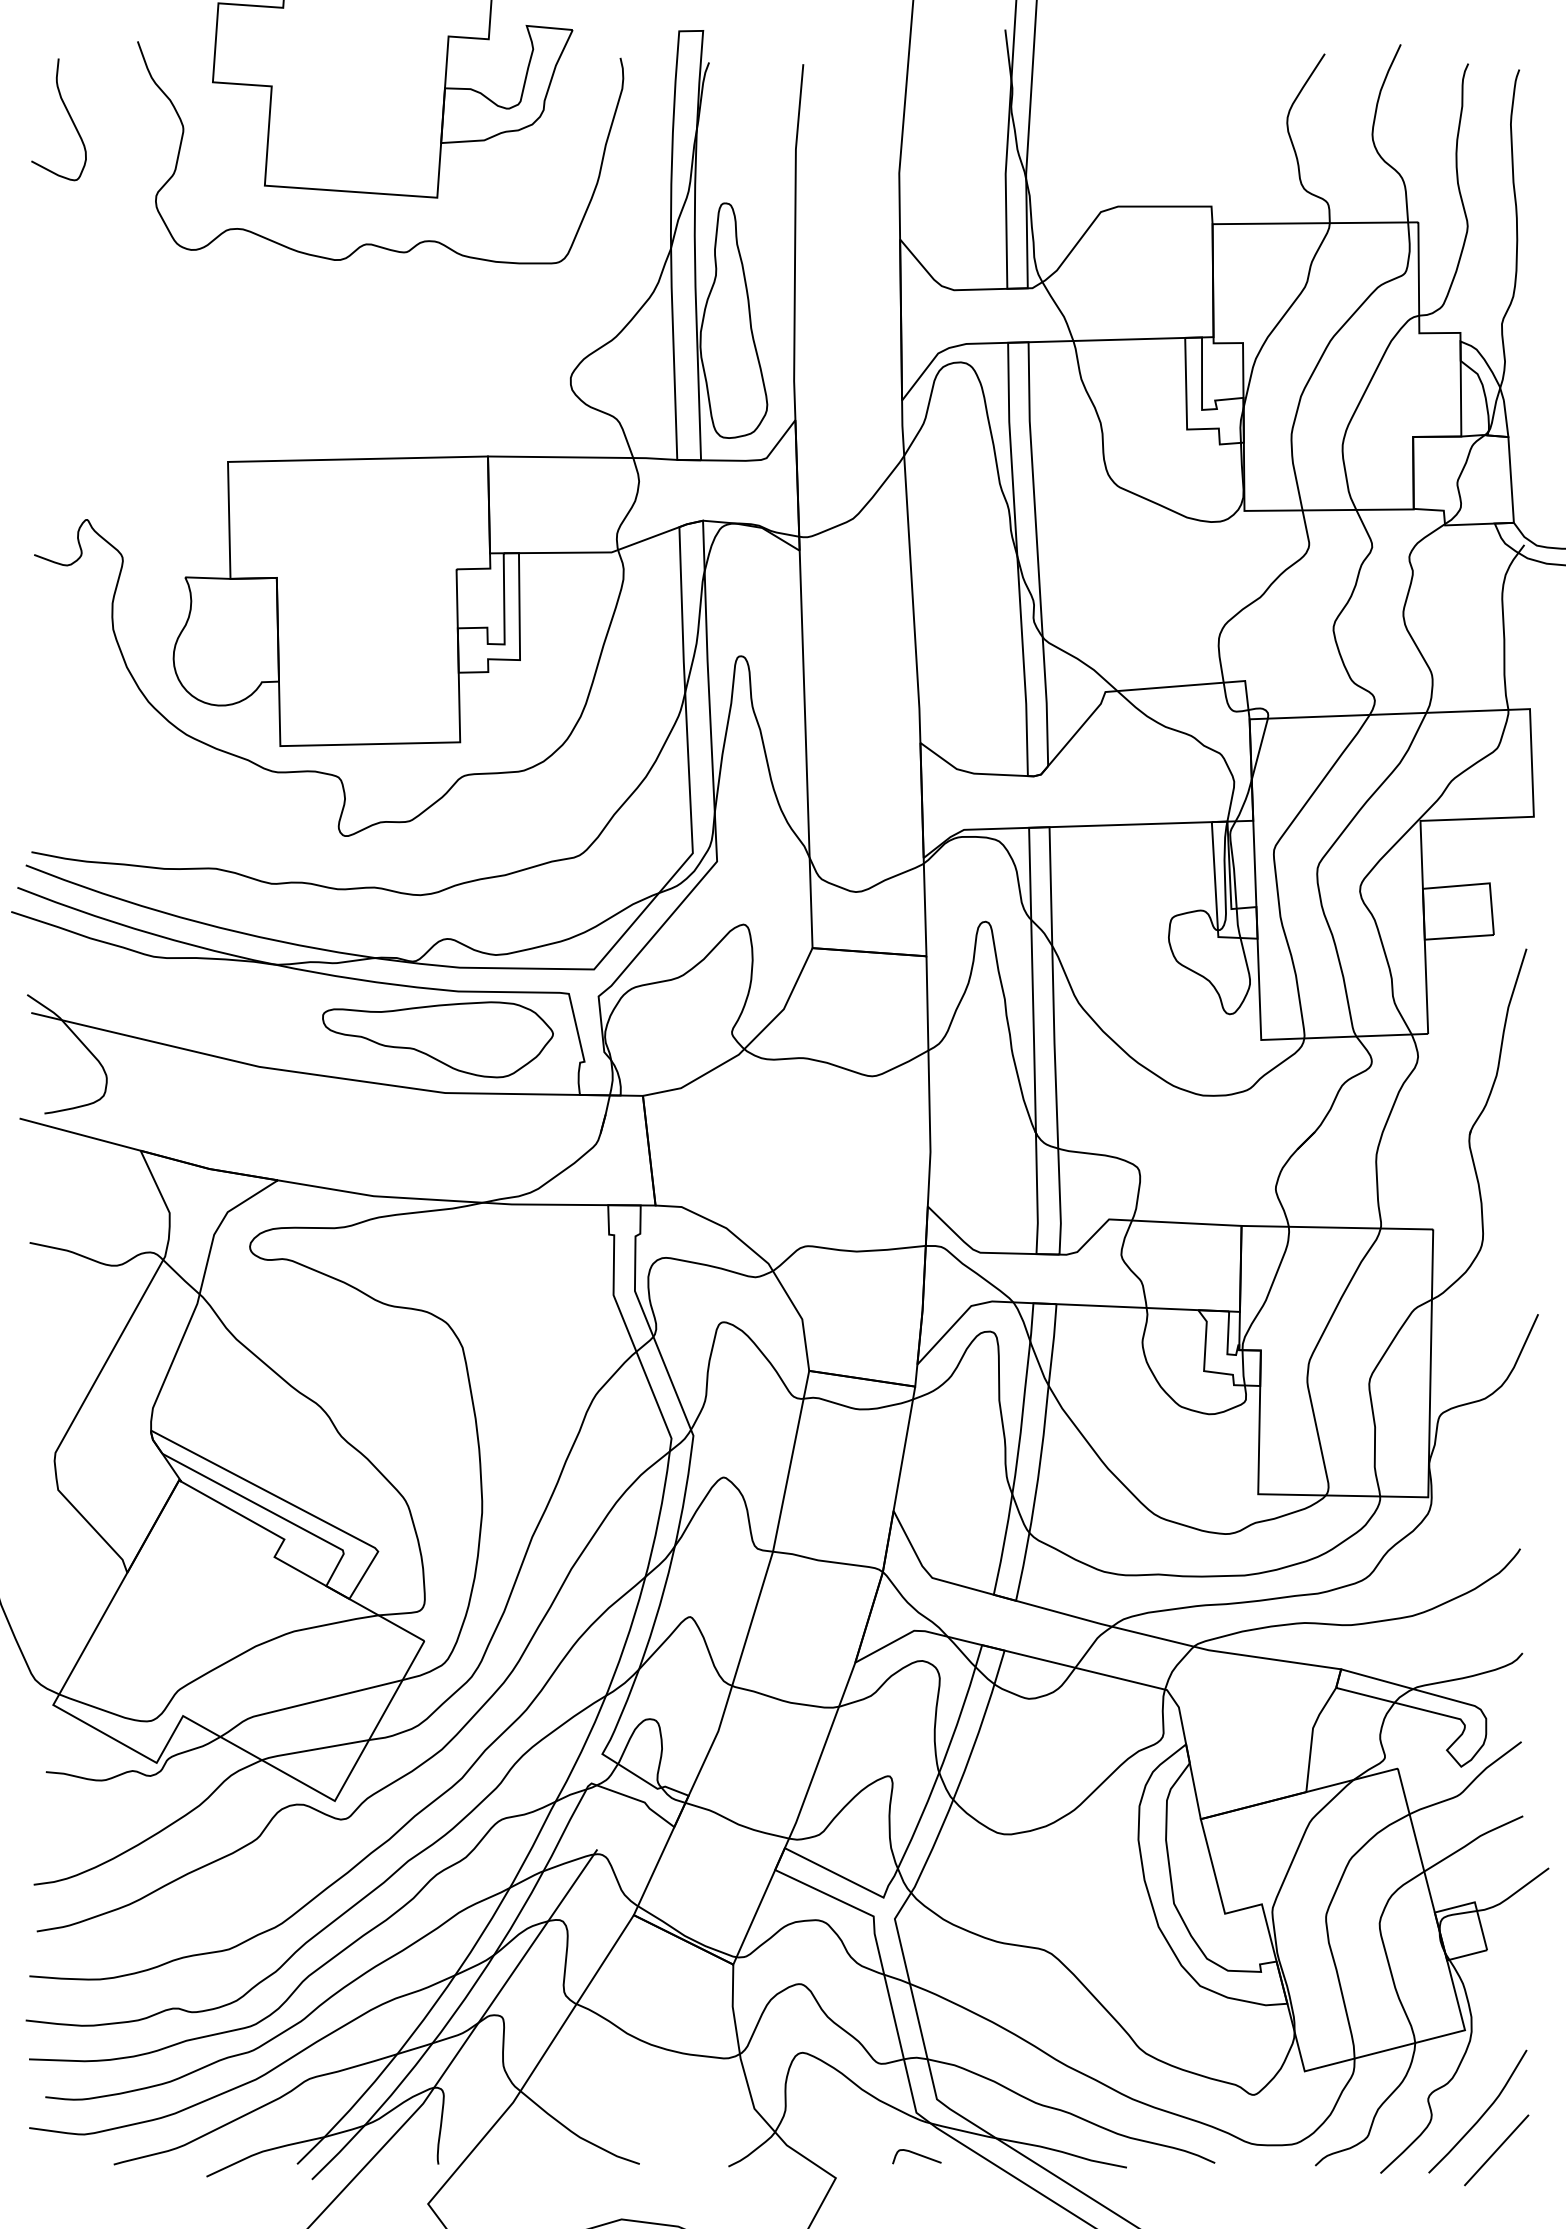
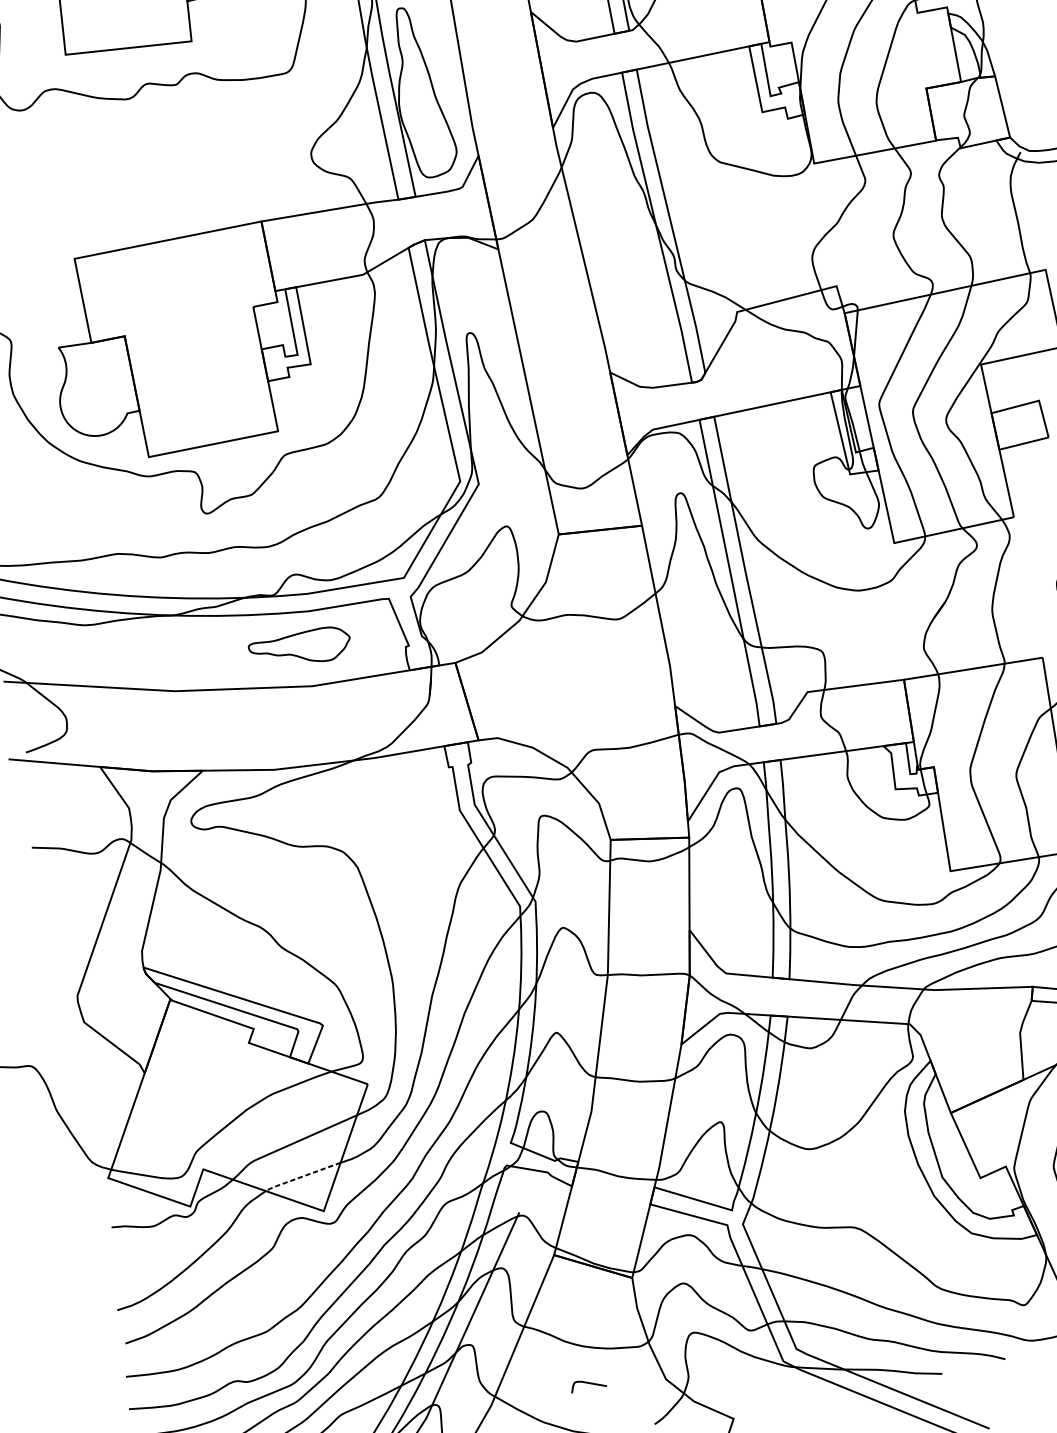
part: (437, 1039) -> (299, 648), size x0.6
line: (313, 1749) -> (301, 1176), solid -> dashed
curve: (917, 2155) -> (588, 1383), moved

